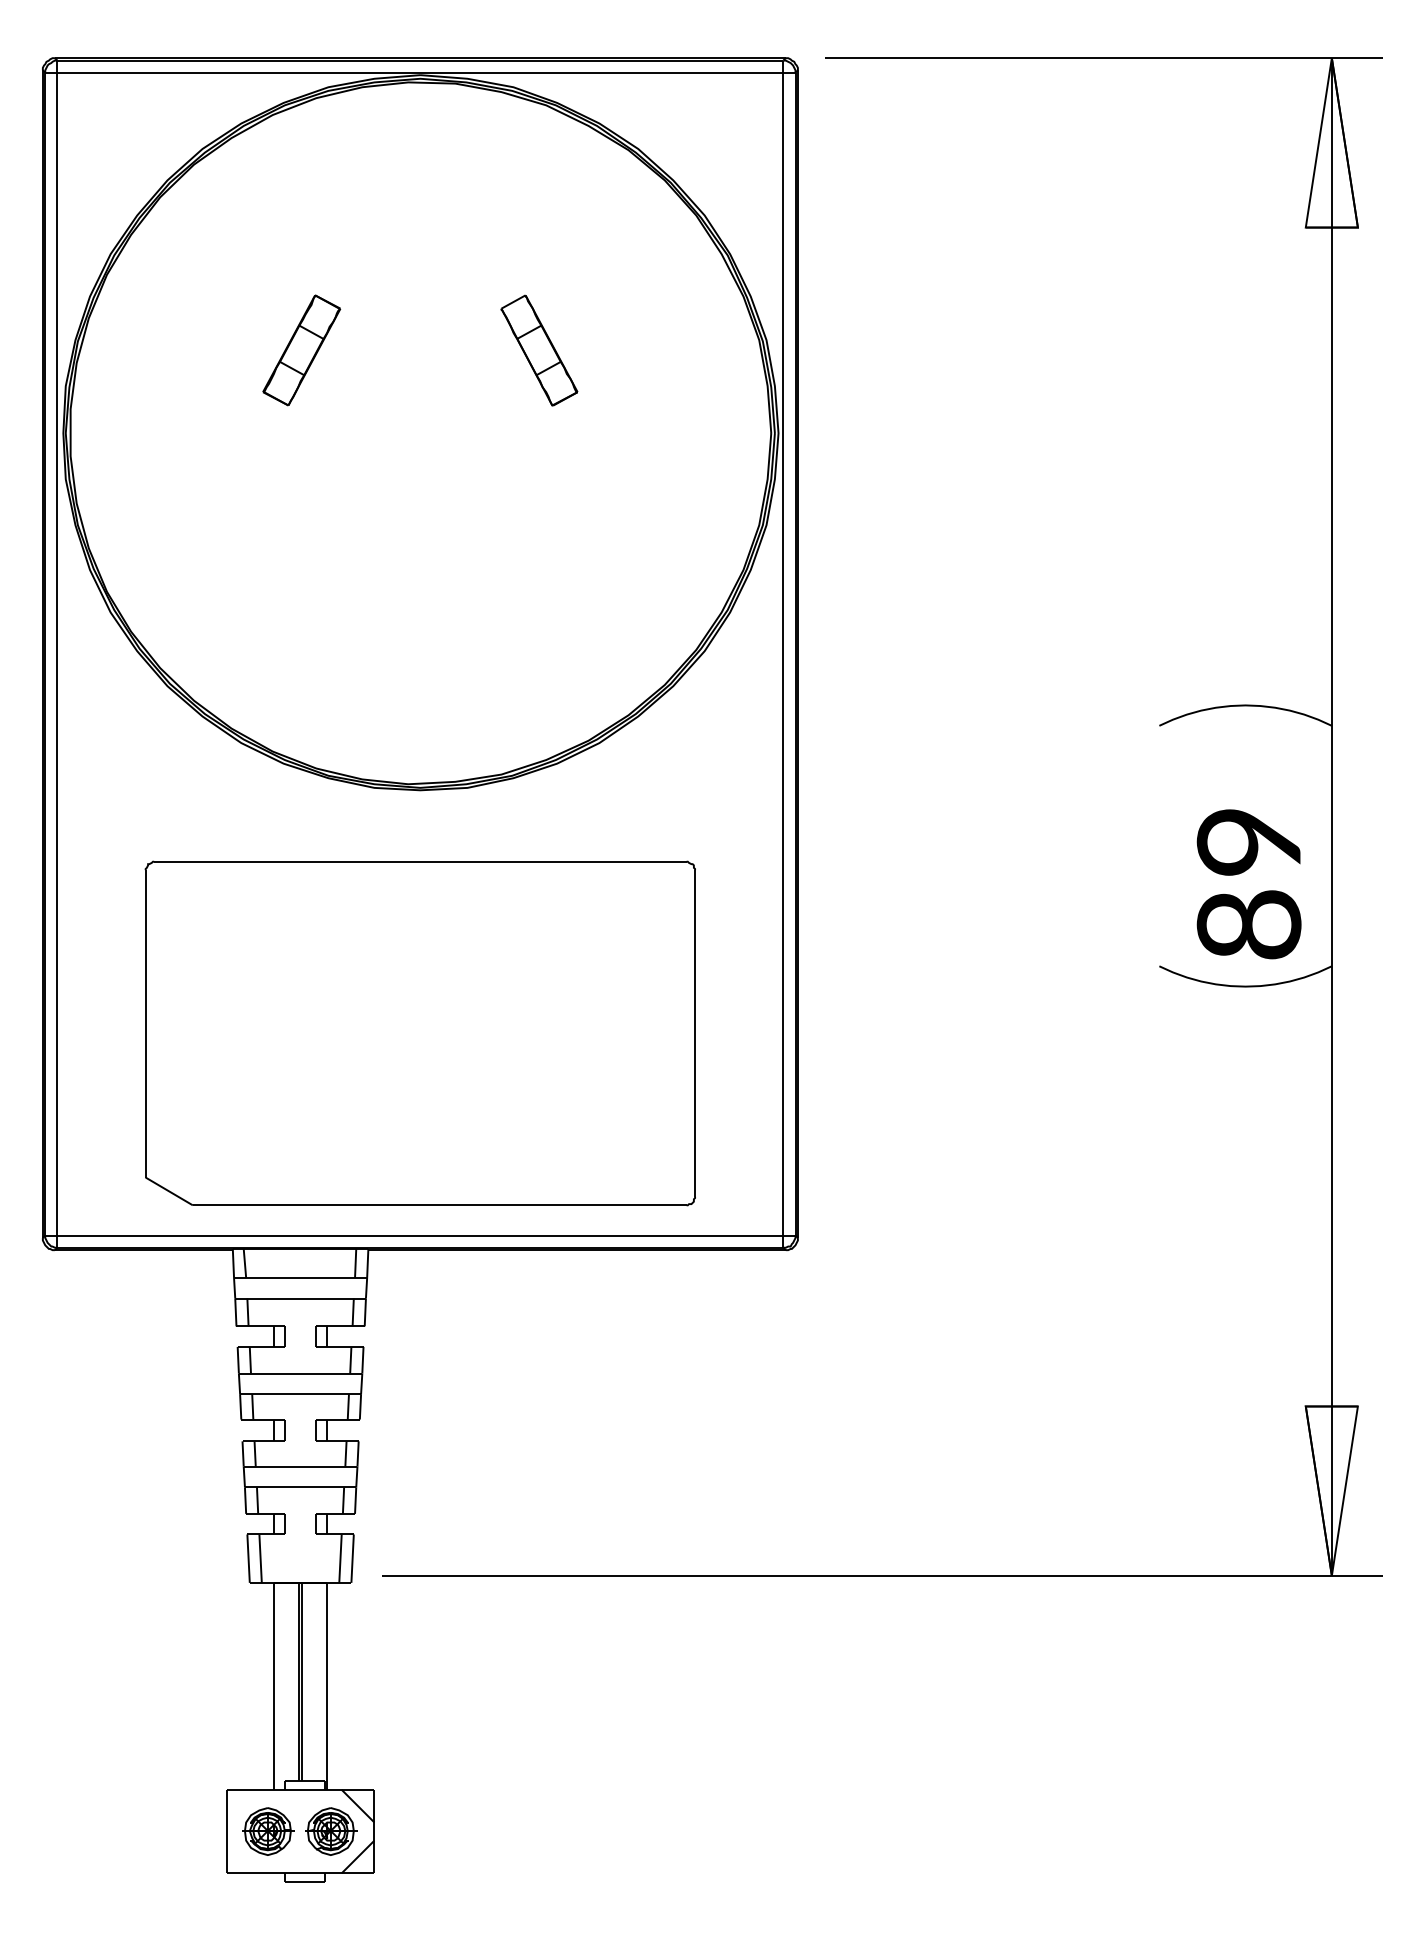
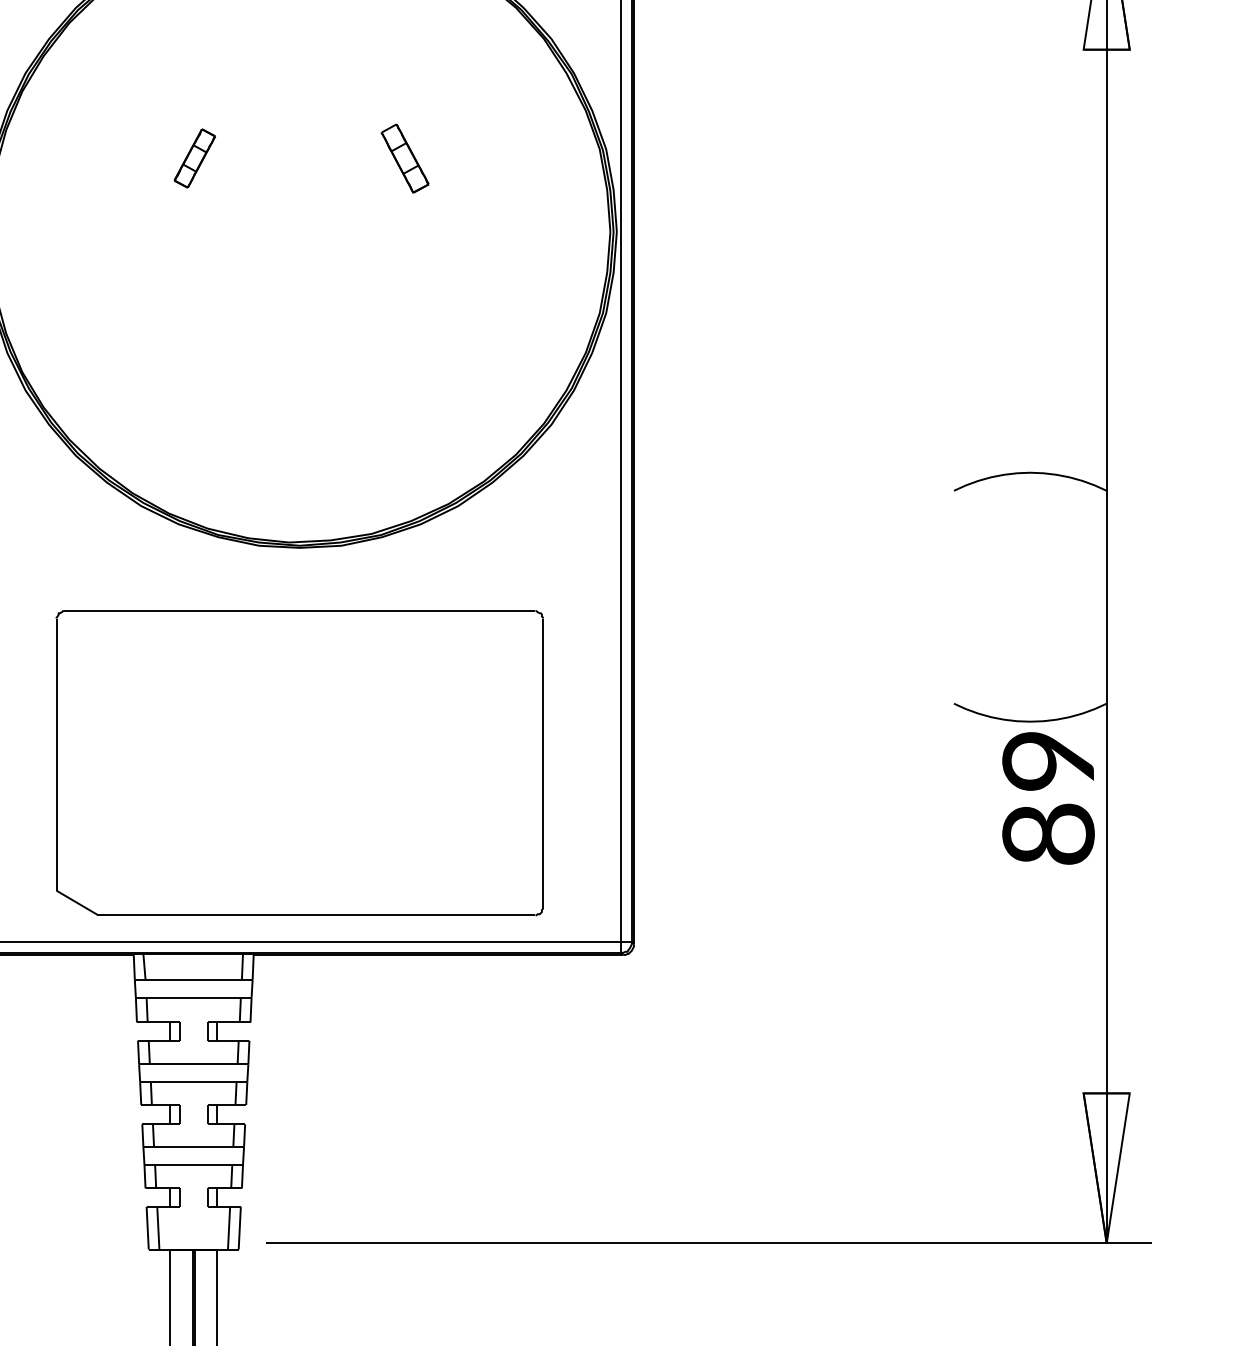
part: (301, 350) -> (194, 158), size x0.6
part: (539, 350) -> (405, 158), size x0.7
text: (1248, 884) -> (1047, 798), moved

